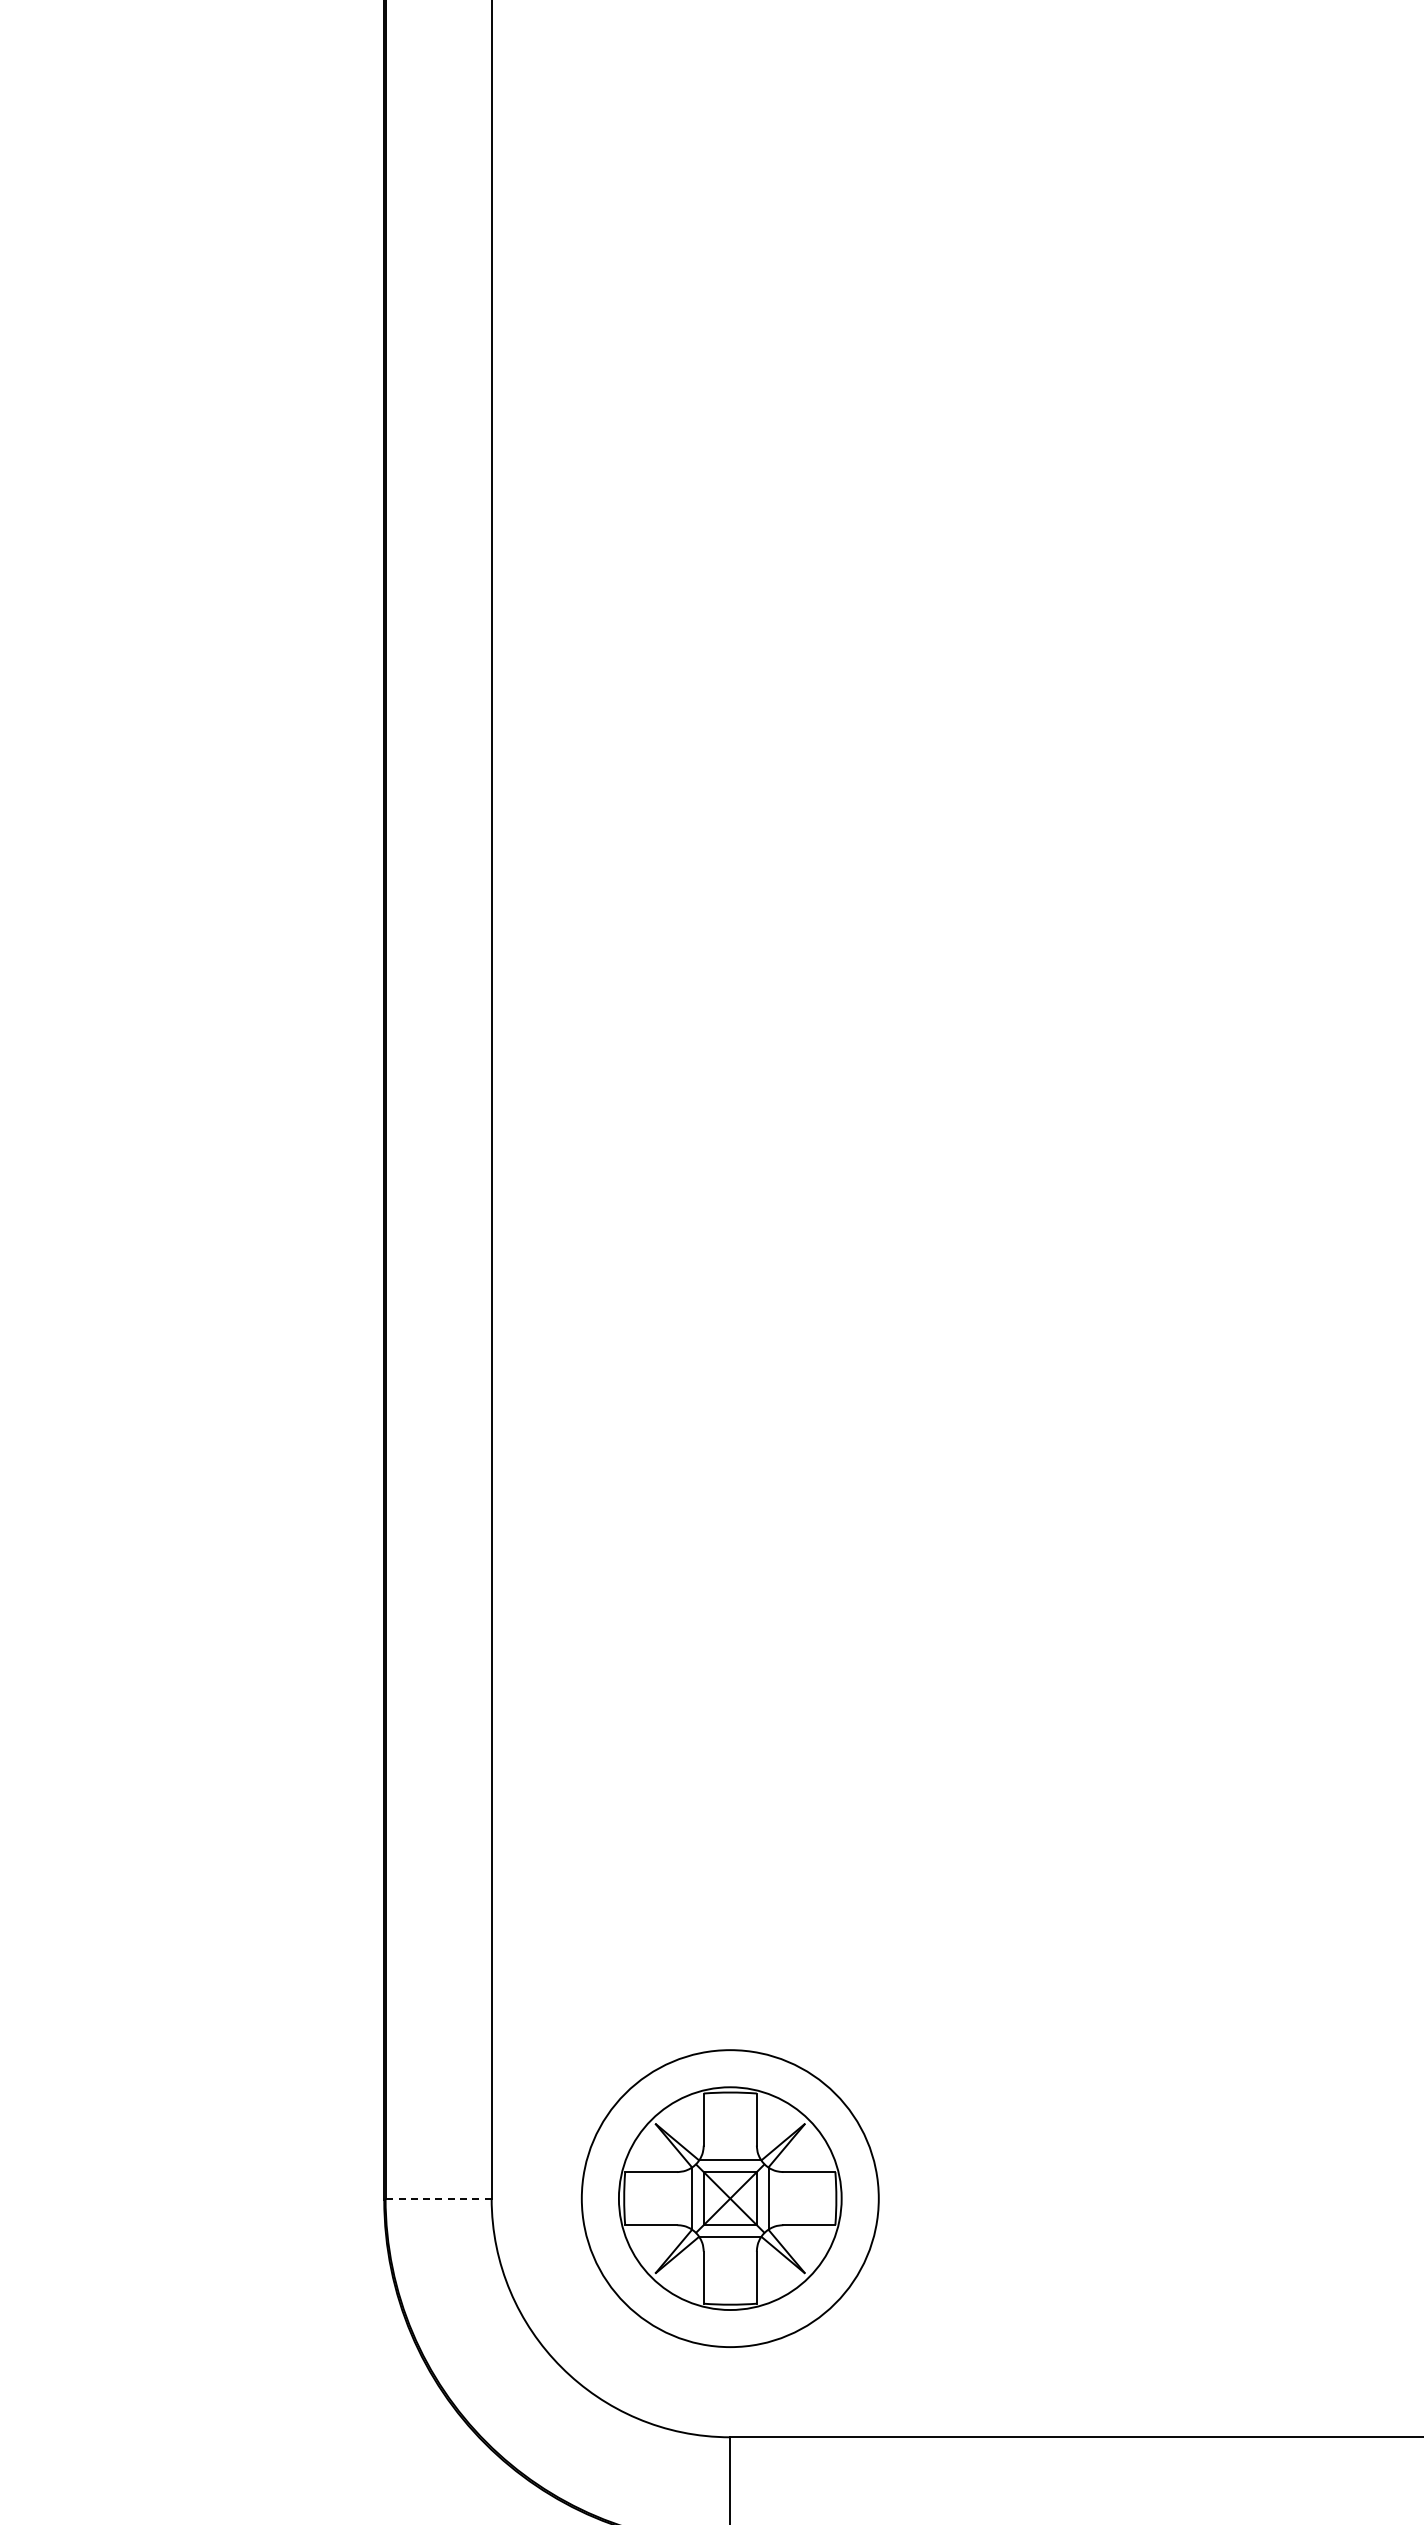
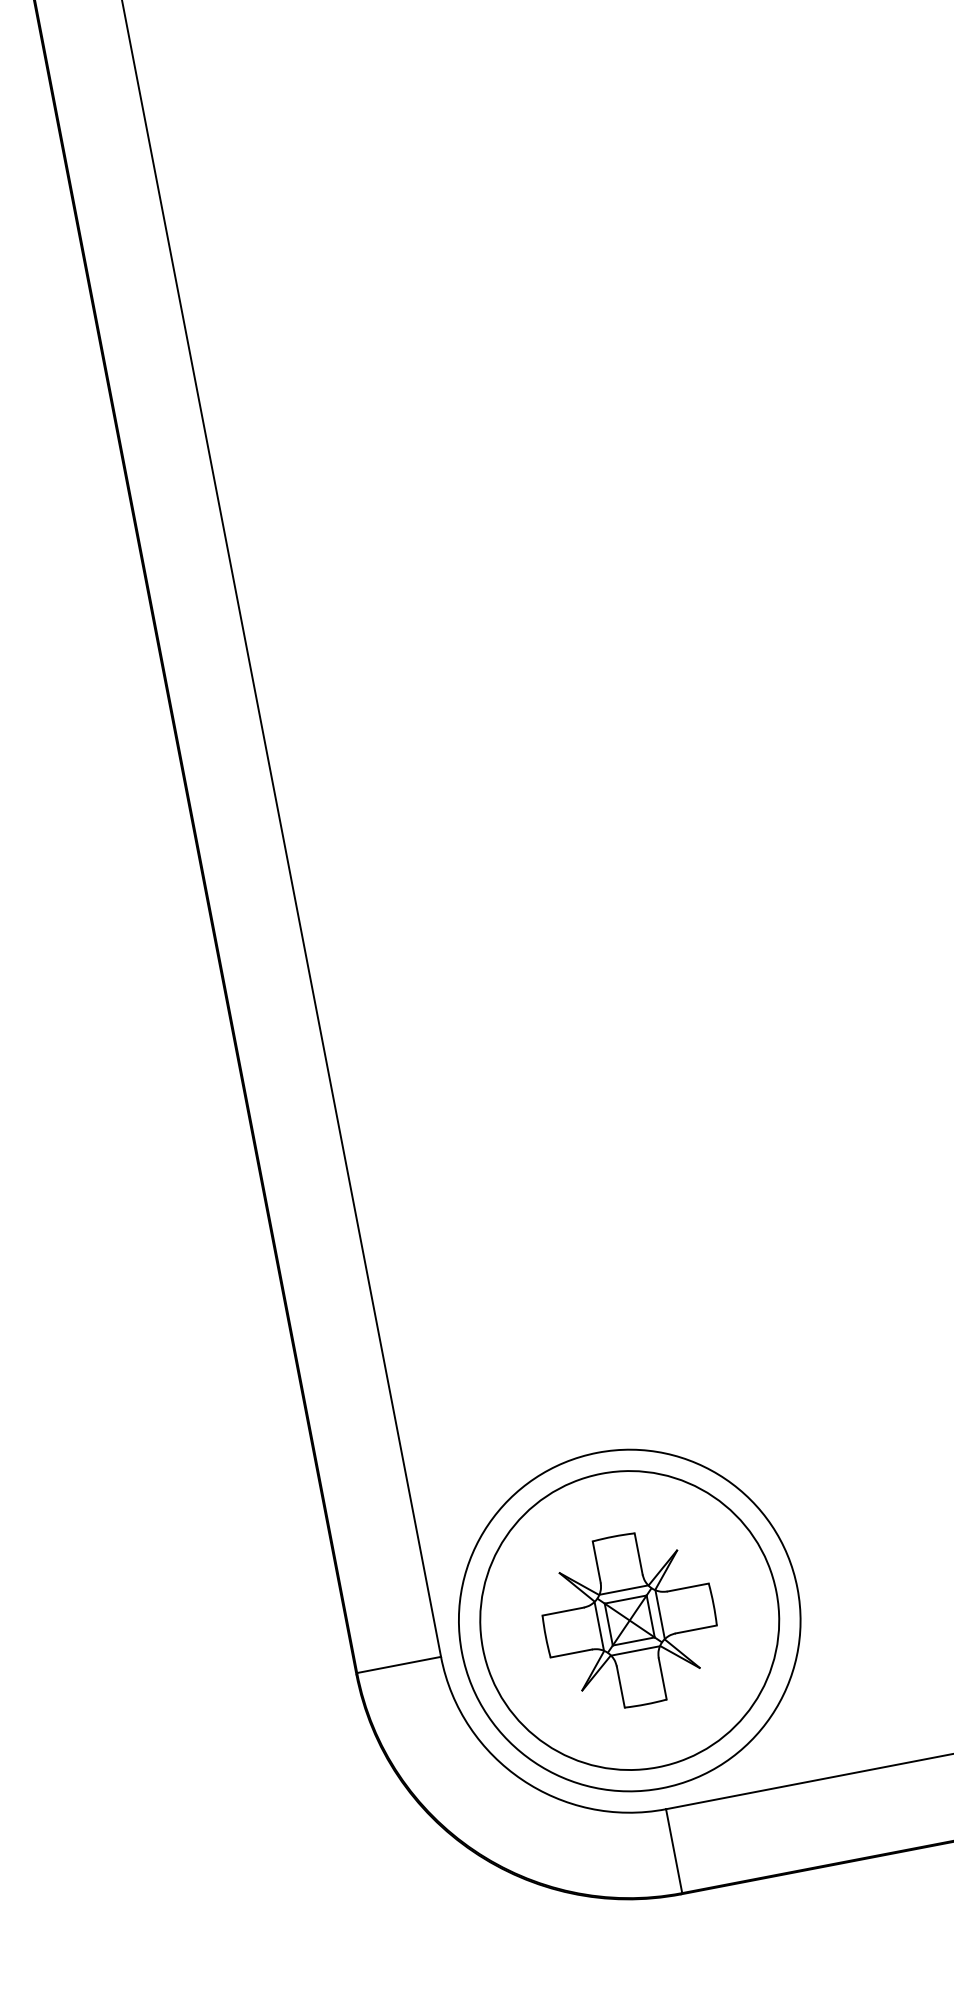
line: (438, 2198) -> (398, 1664), dashed -> solid
circle: (729, 2198) -> (629, 1620), size x1.67
circle: (730, 2198) -> (629, 1620), size x1.43

